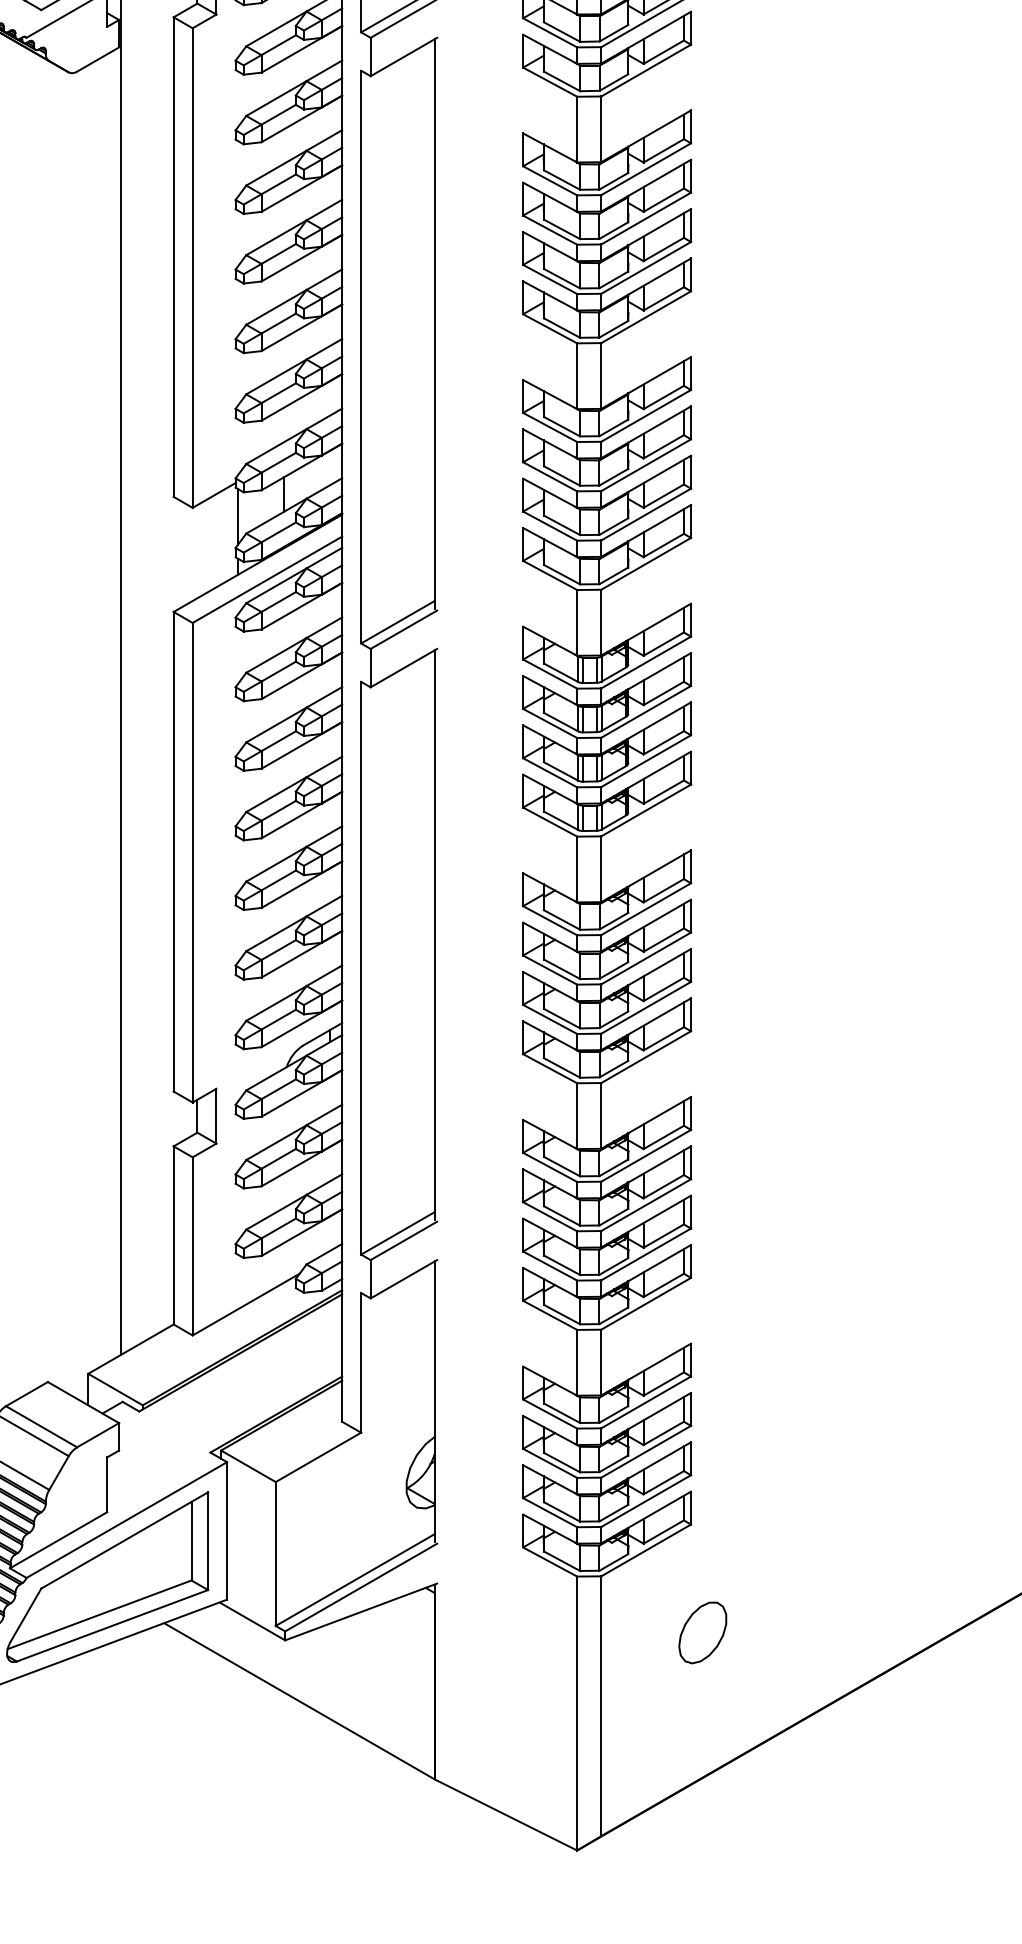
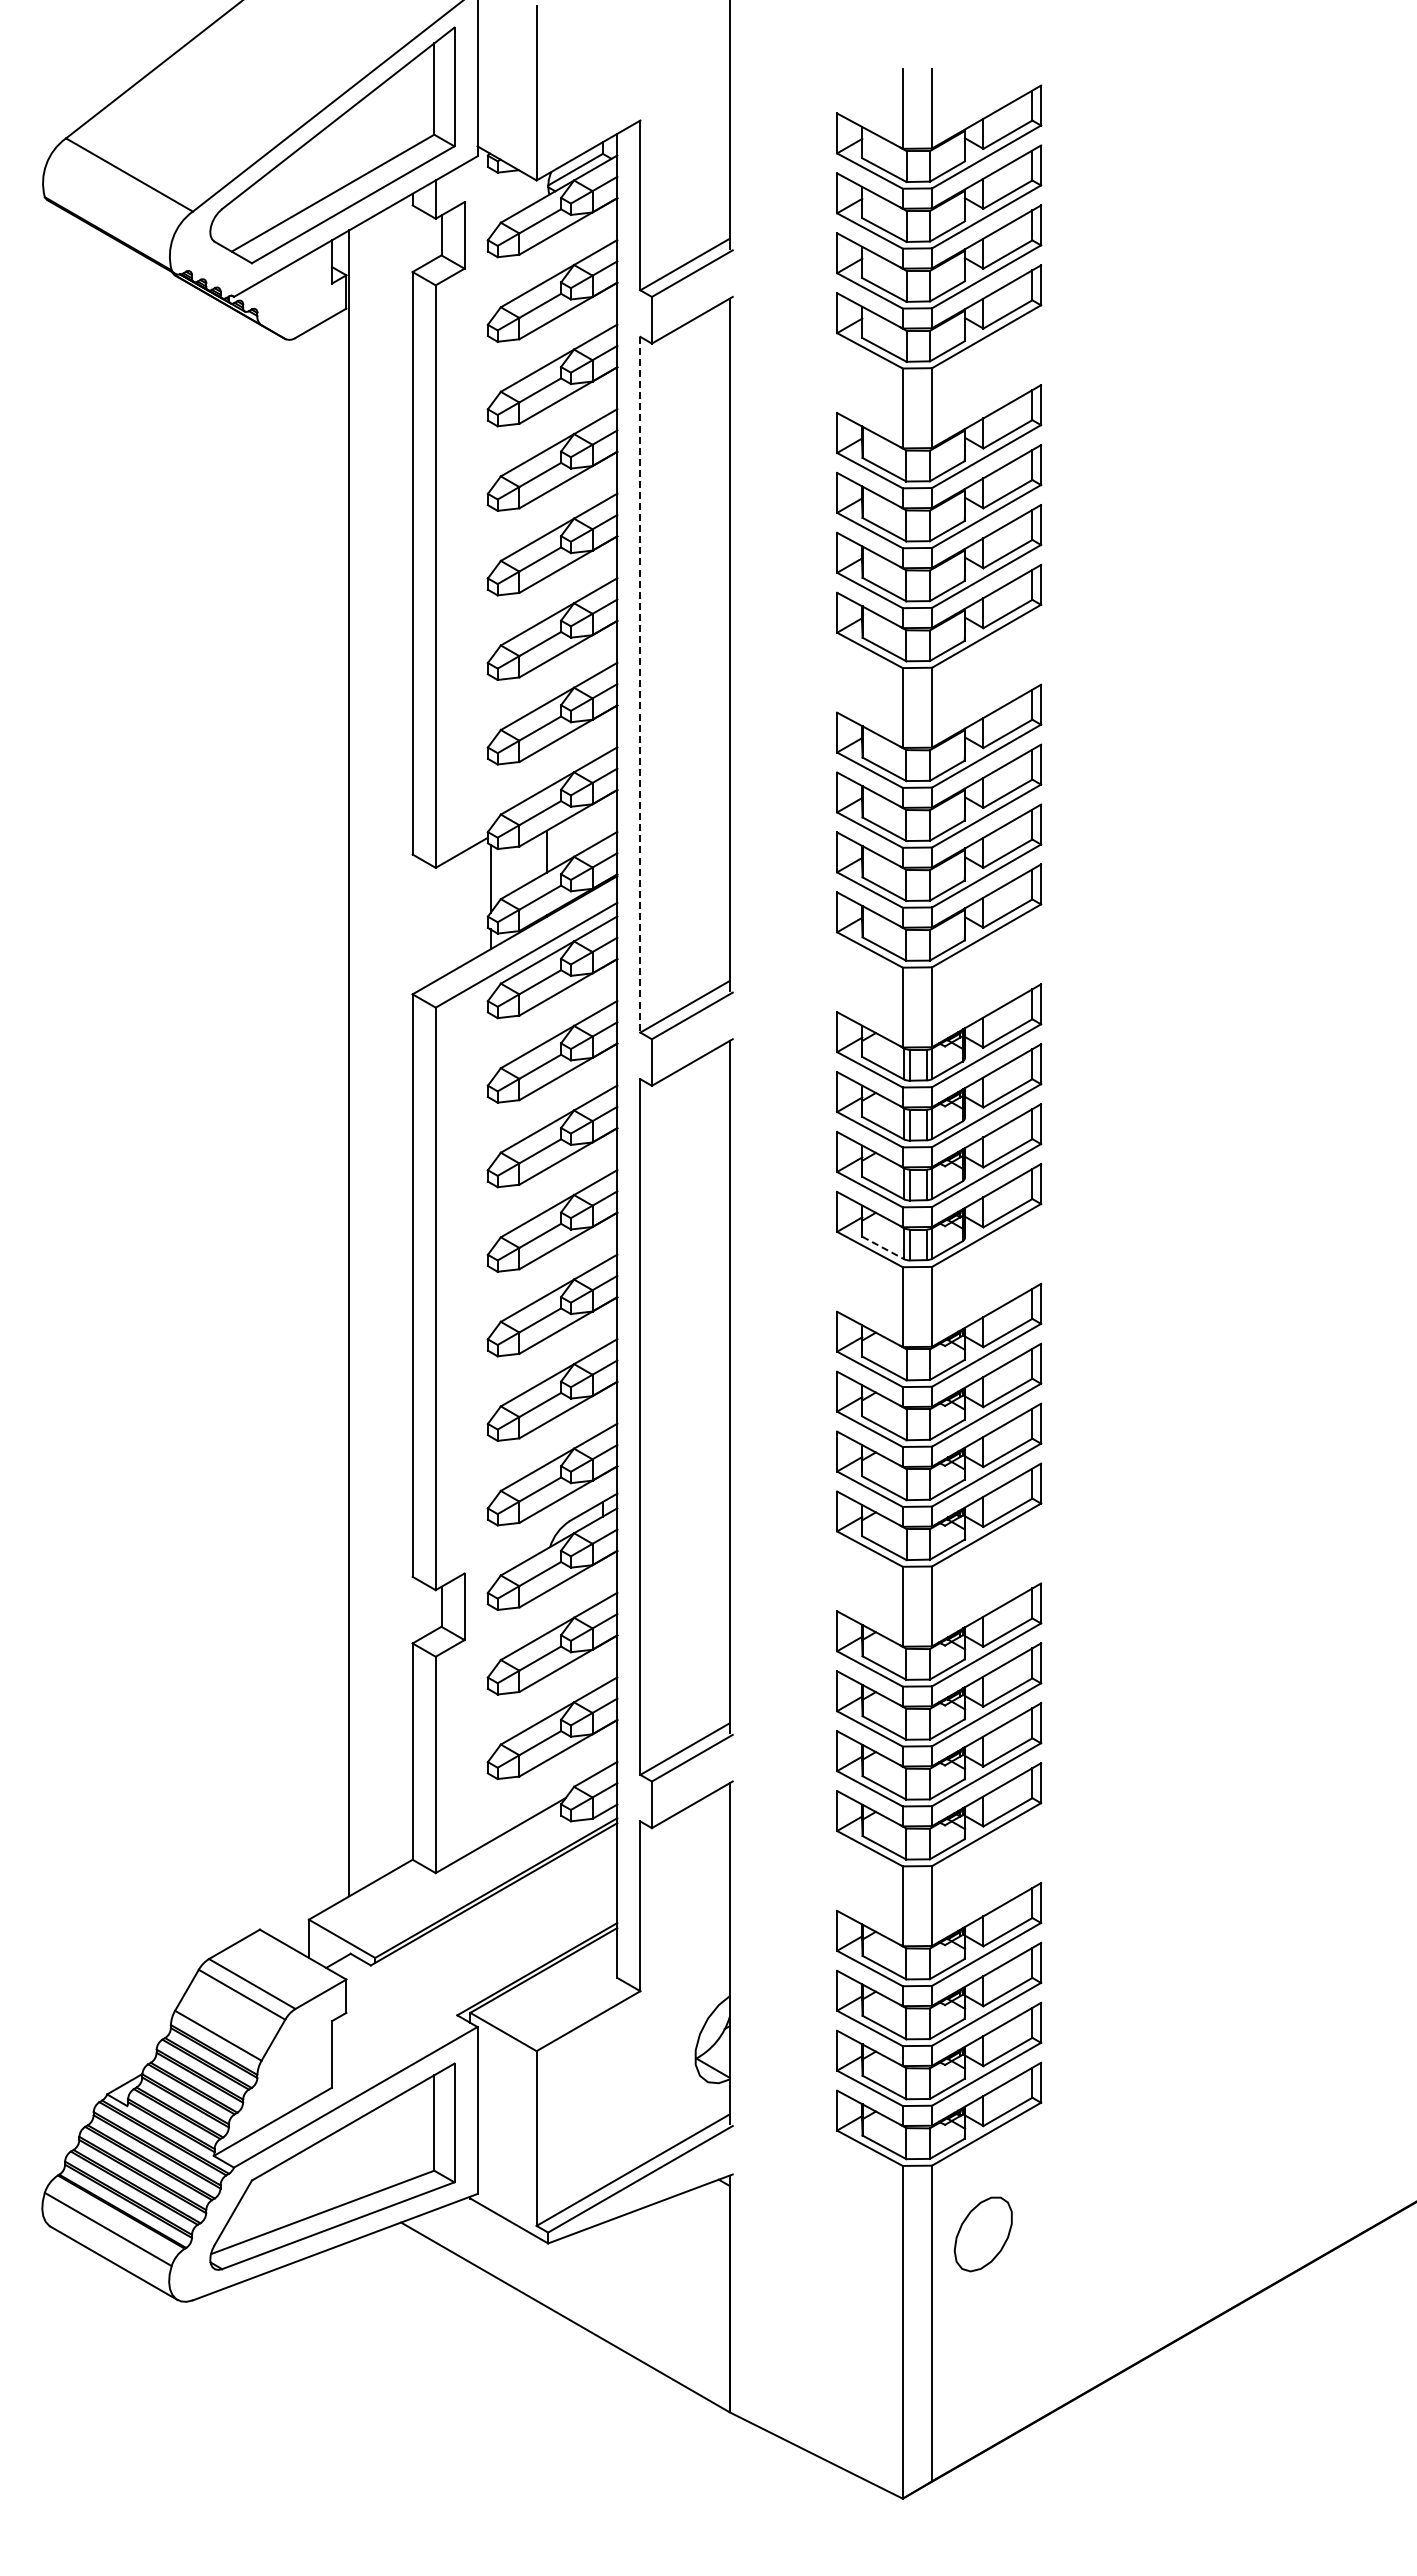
line: (361, 356) -> (640, 684), solid -> dashed
line: (561, 820) -> (883, 1247), solid -> dashed
part: (702, 1633) -> (982, 2234), moved

